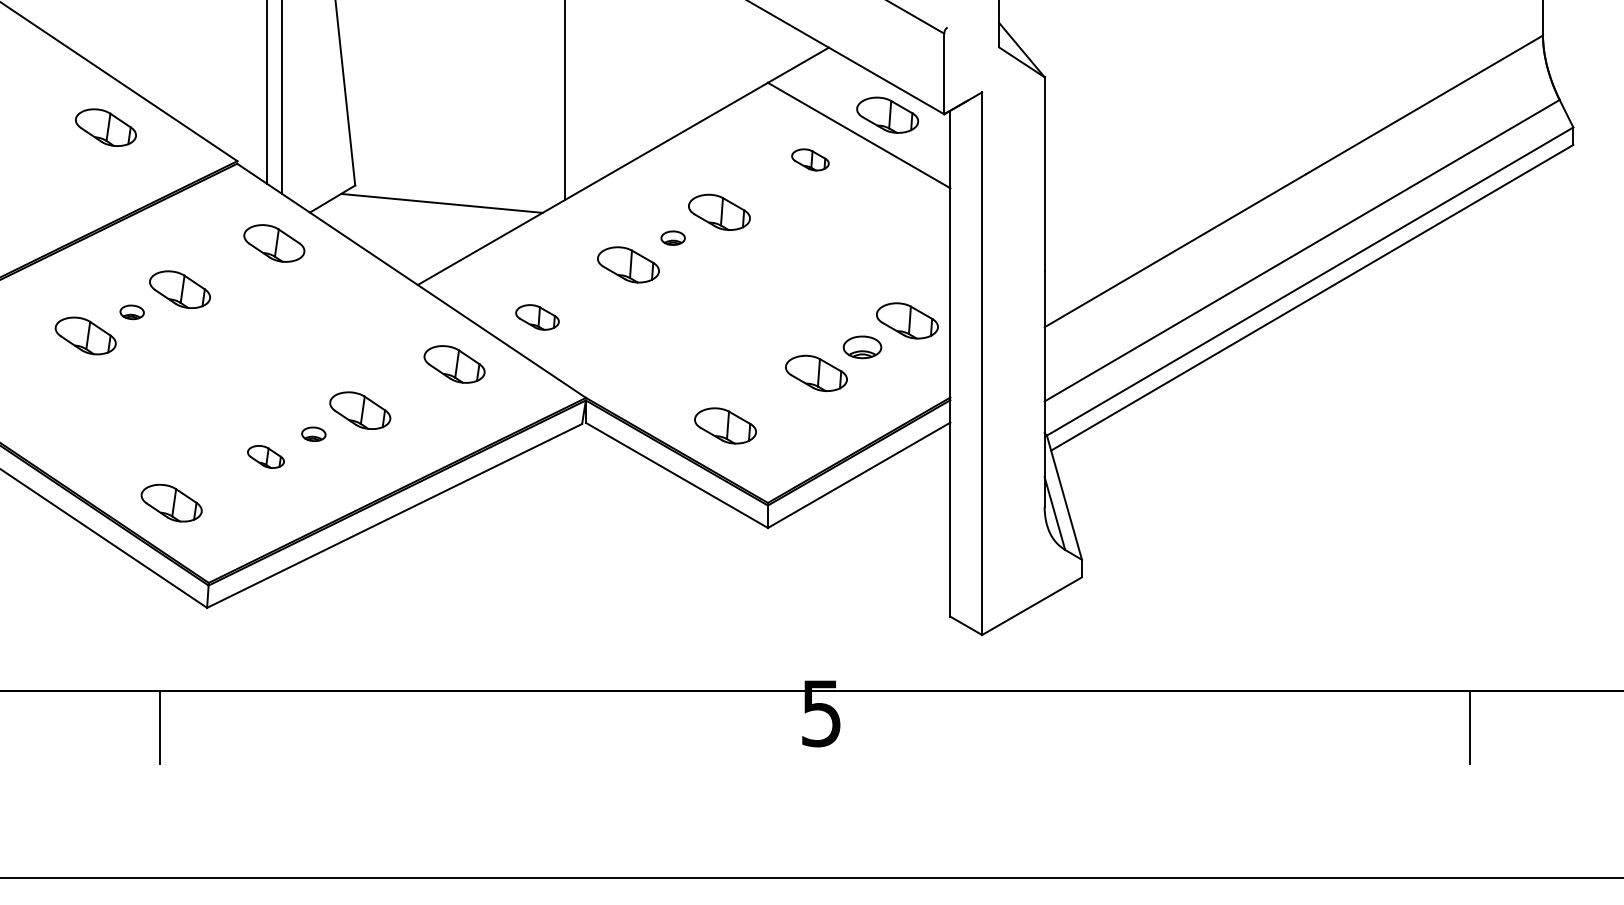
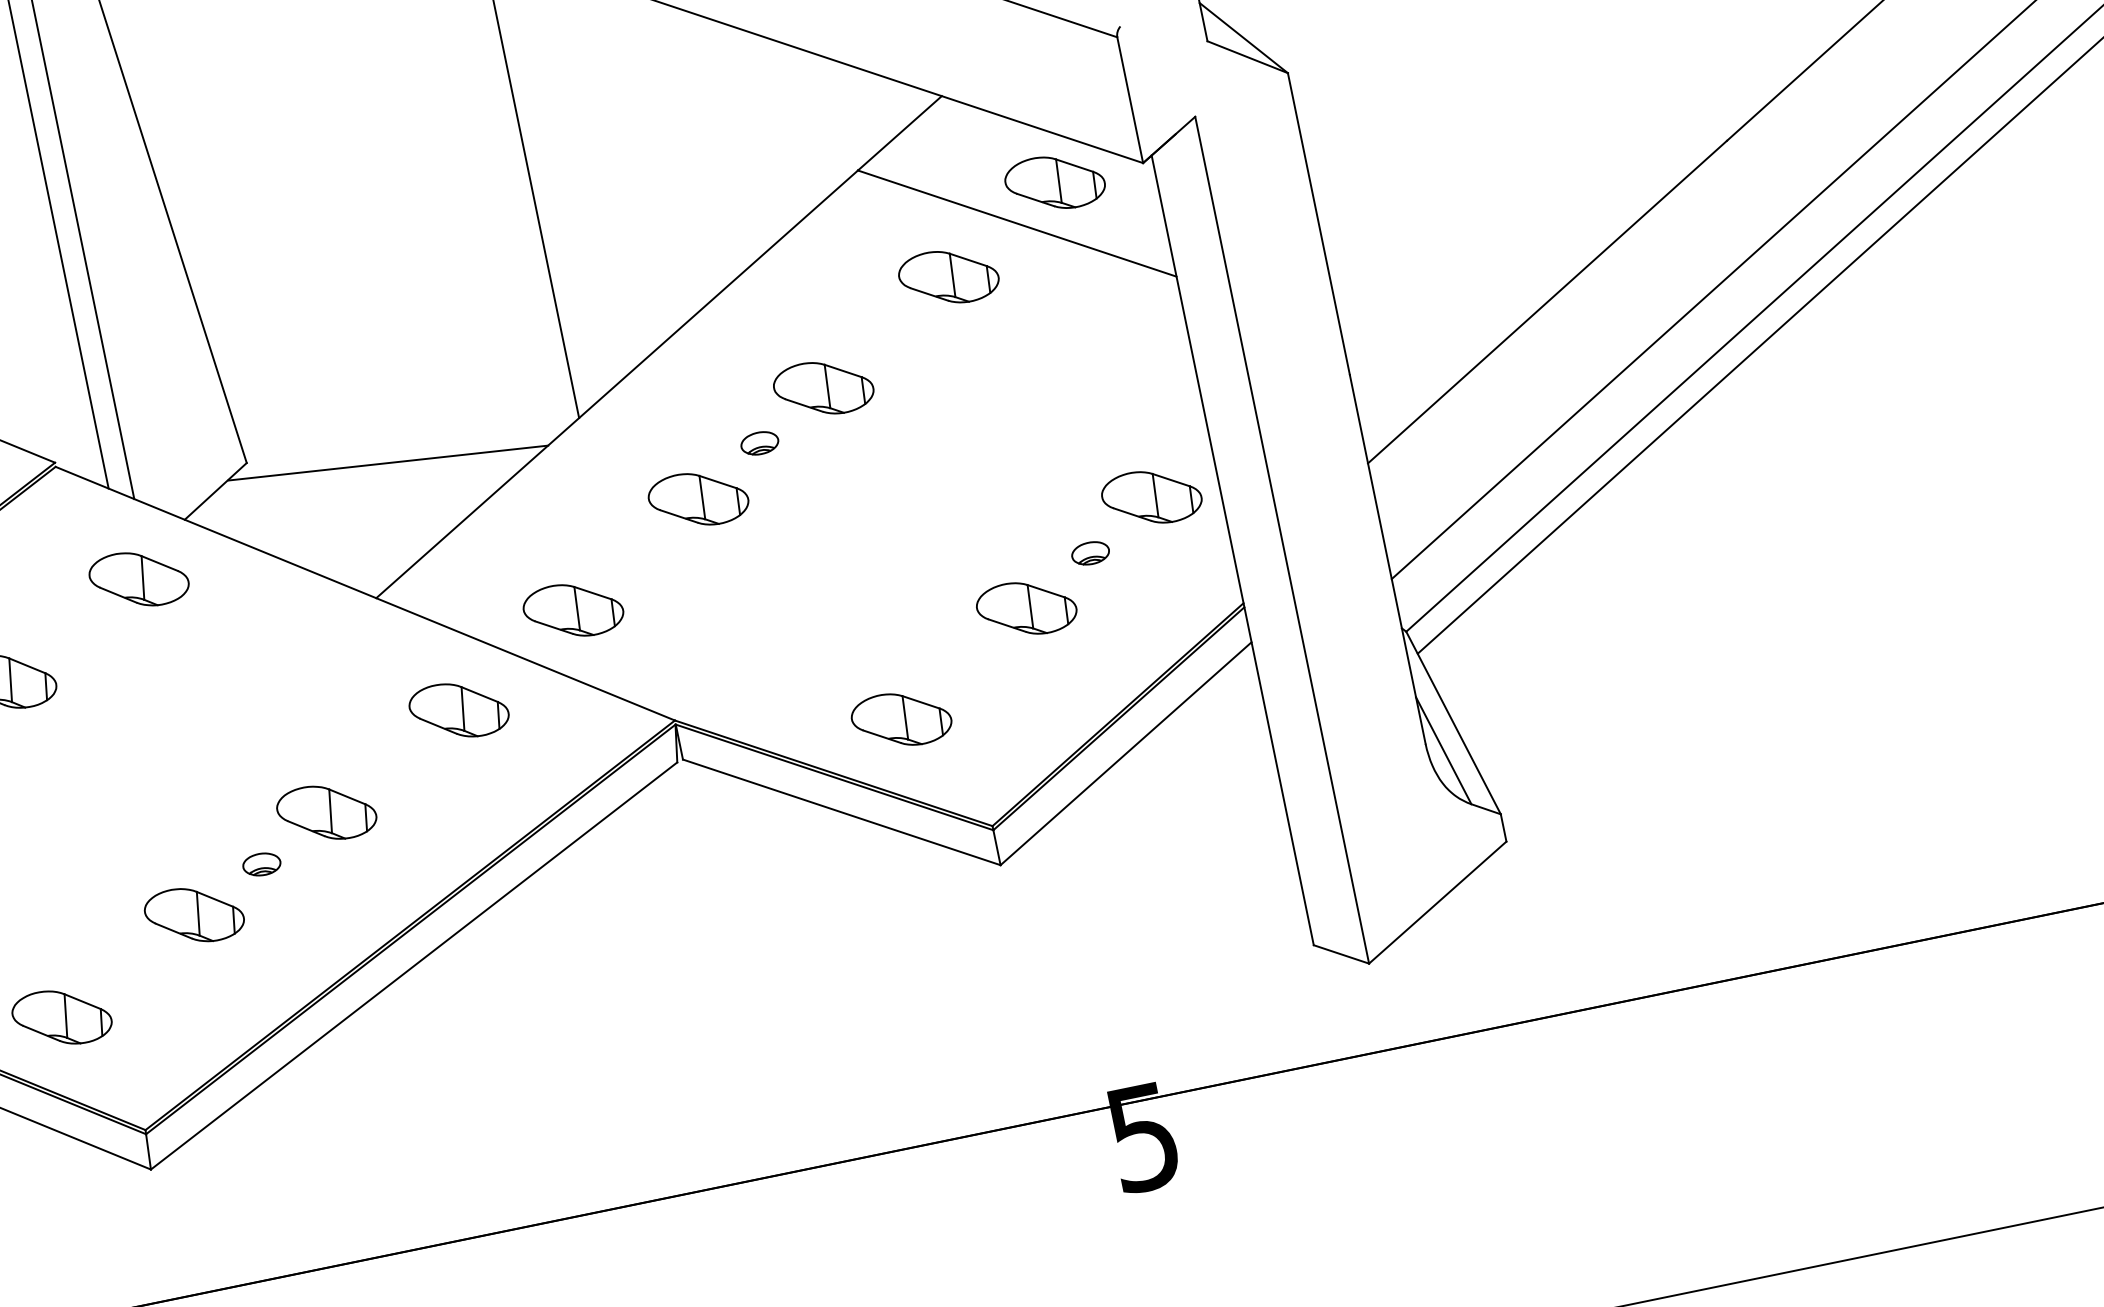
part: (810, 159) -> (948, 276), size x1.67
part: (537, 317) -> (573, 610), size x1.43
part: (862, 347) -> (1090, 553), size x0.62
part: (265, 456) -> (193, 914), size x1.67

